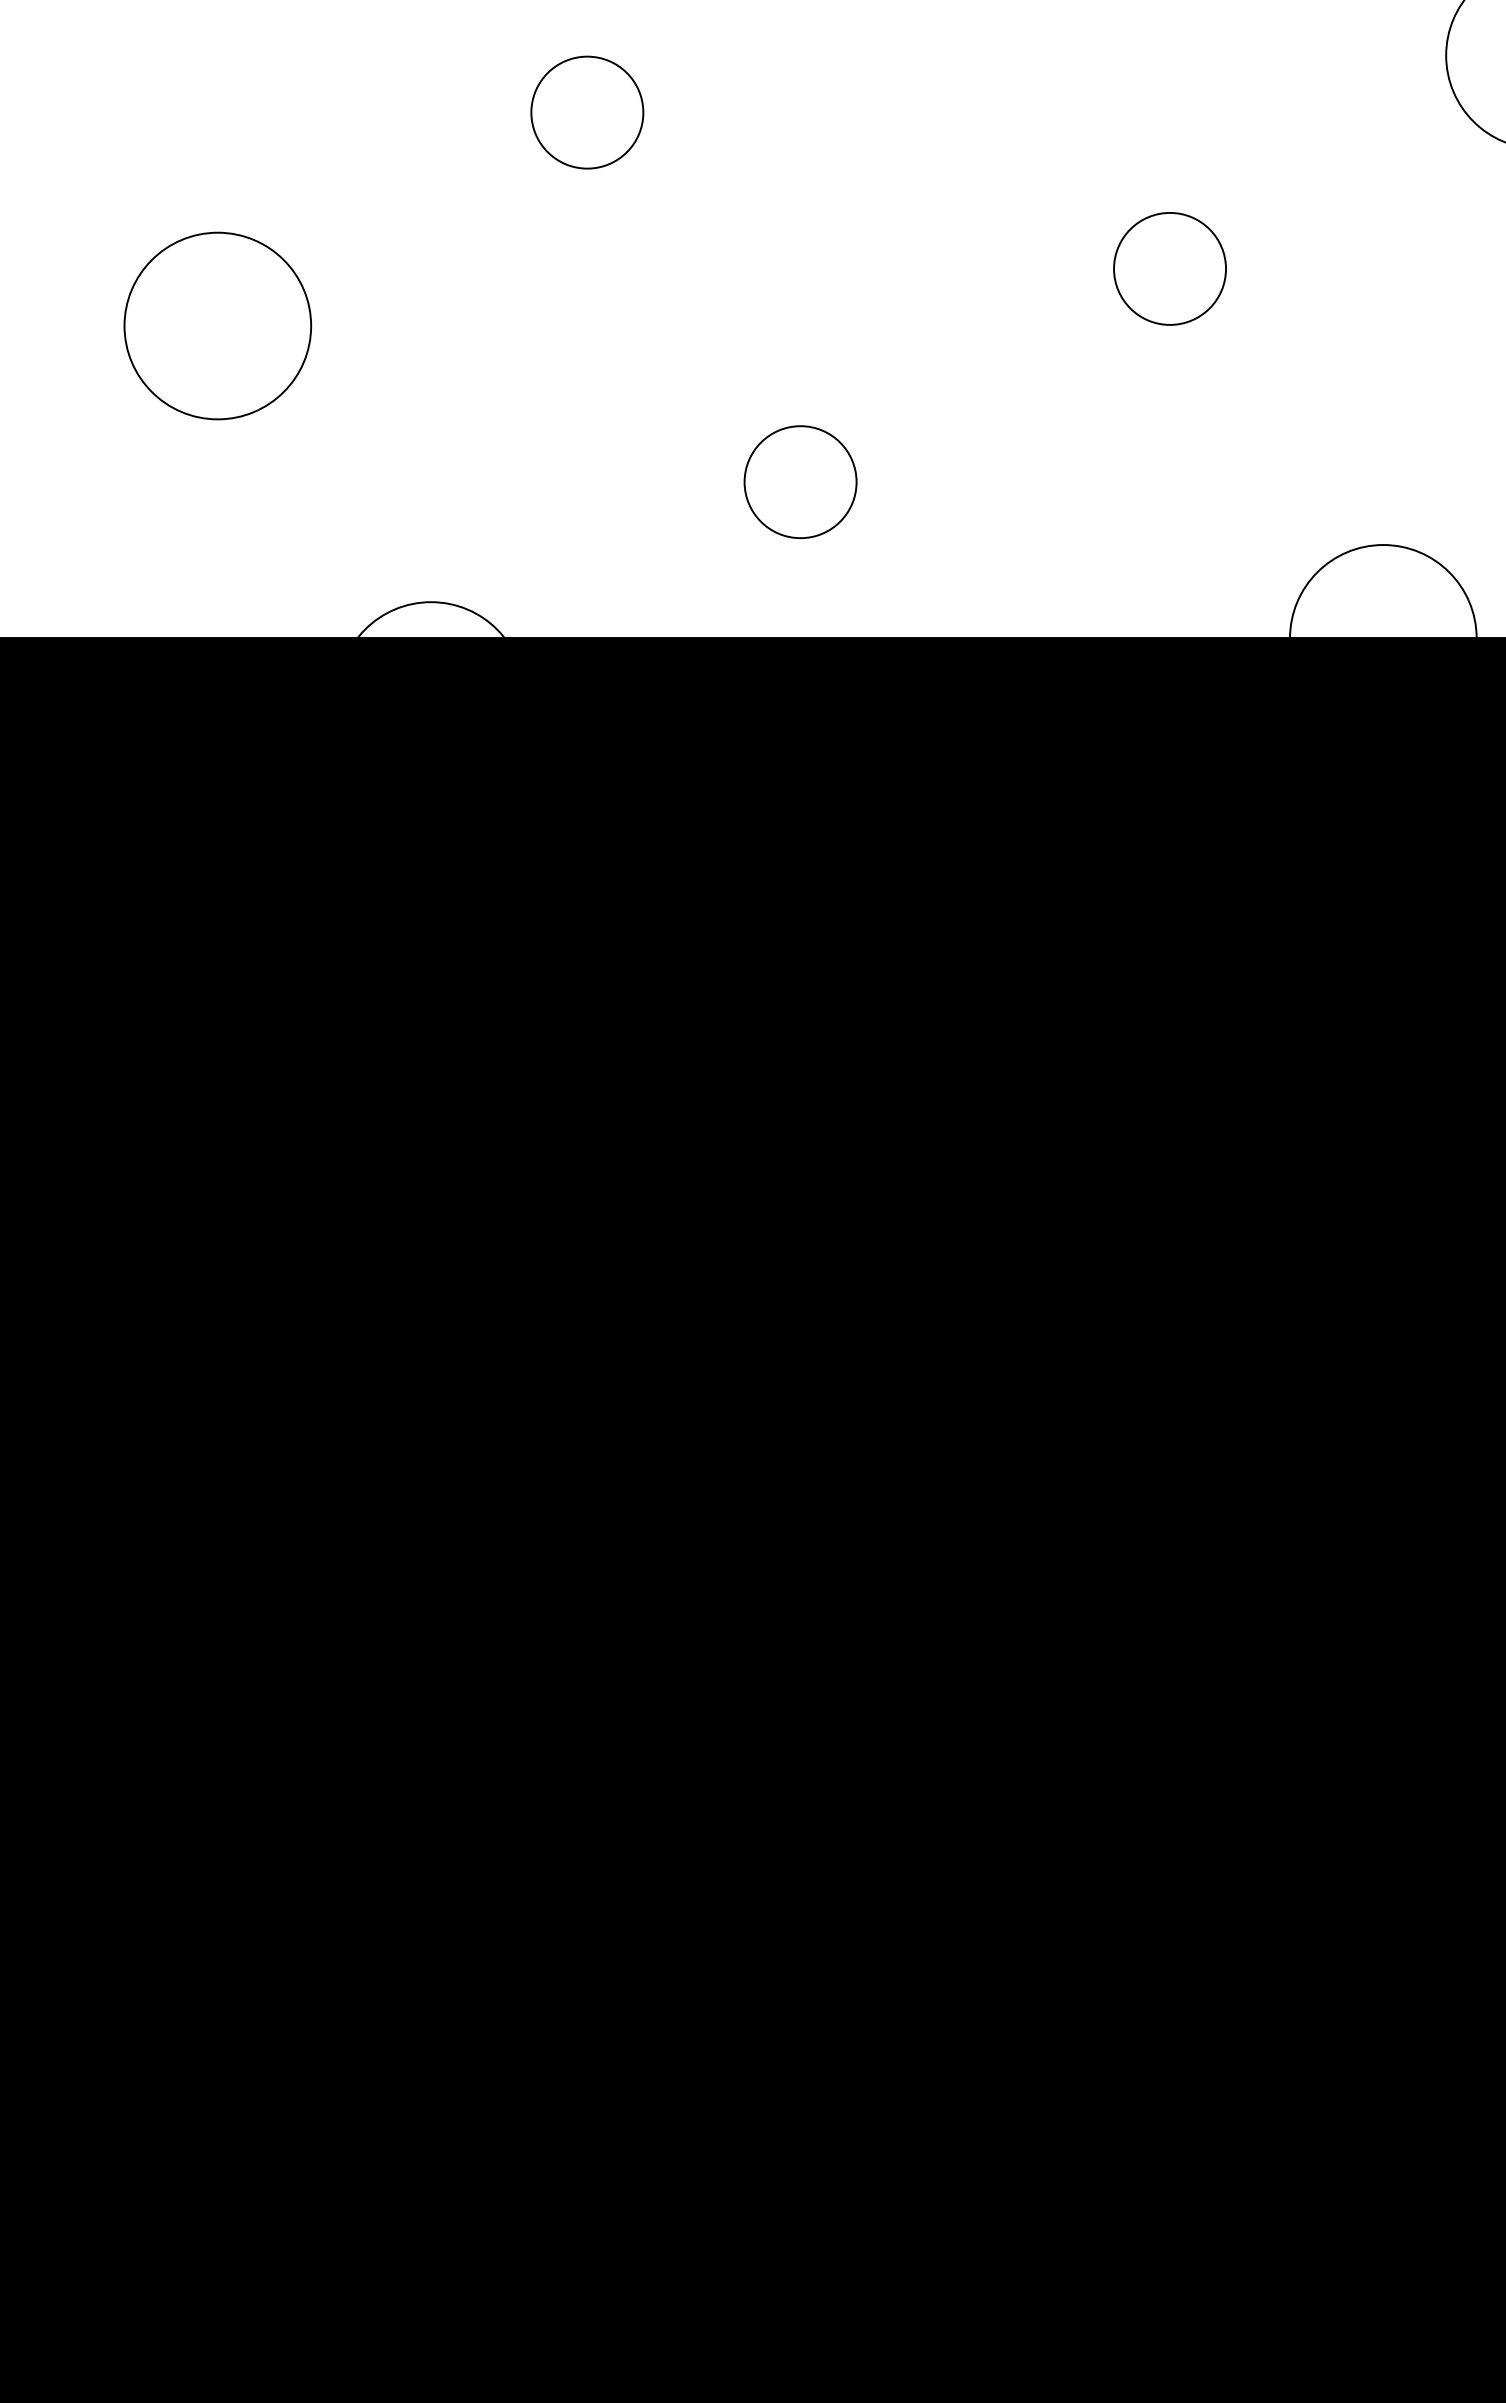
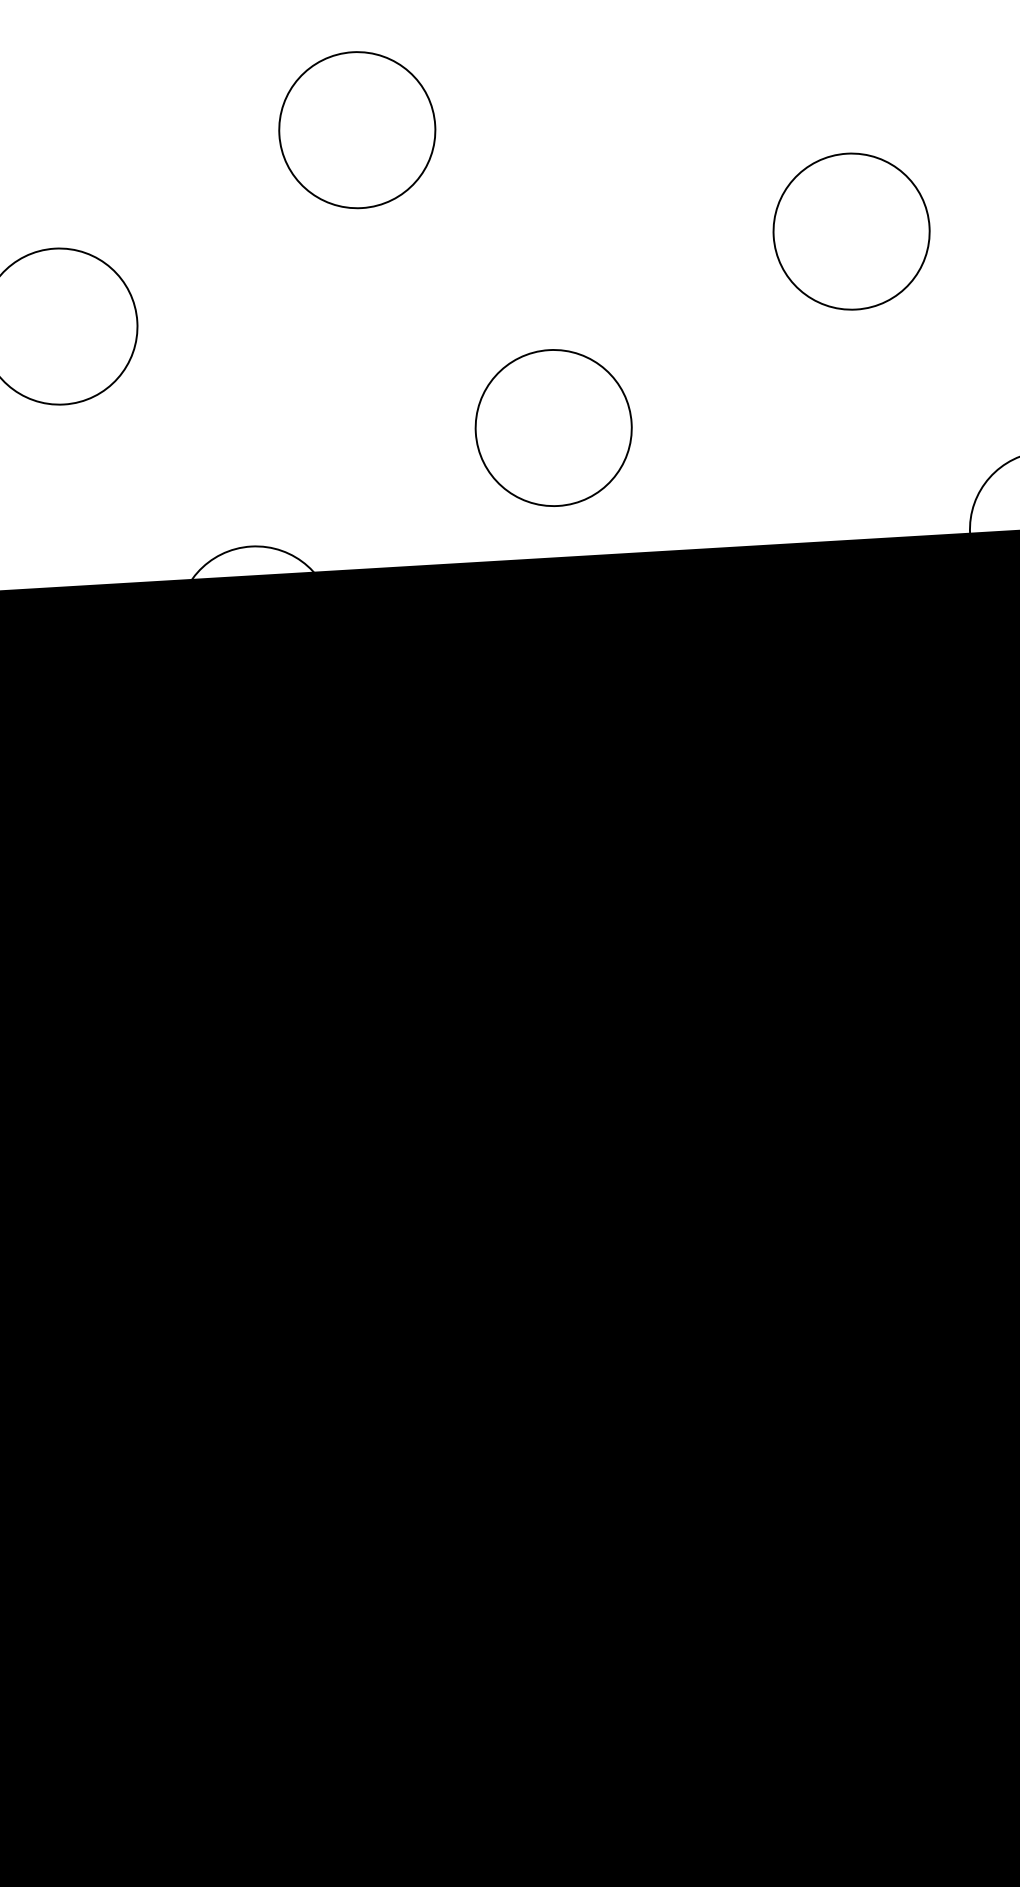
circle: (587, 112) -> (357, 129), size x1.67
circle: (1169, 268) -> (851, 231), size x1.67
circle: (800, 481) -> (553, 427), size x1.67

